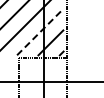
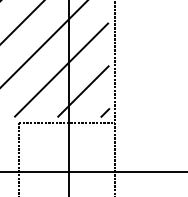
line: (40, 31) -> (62, 68), dashed -> solid

